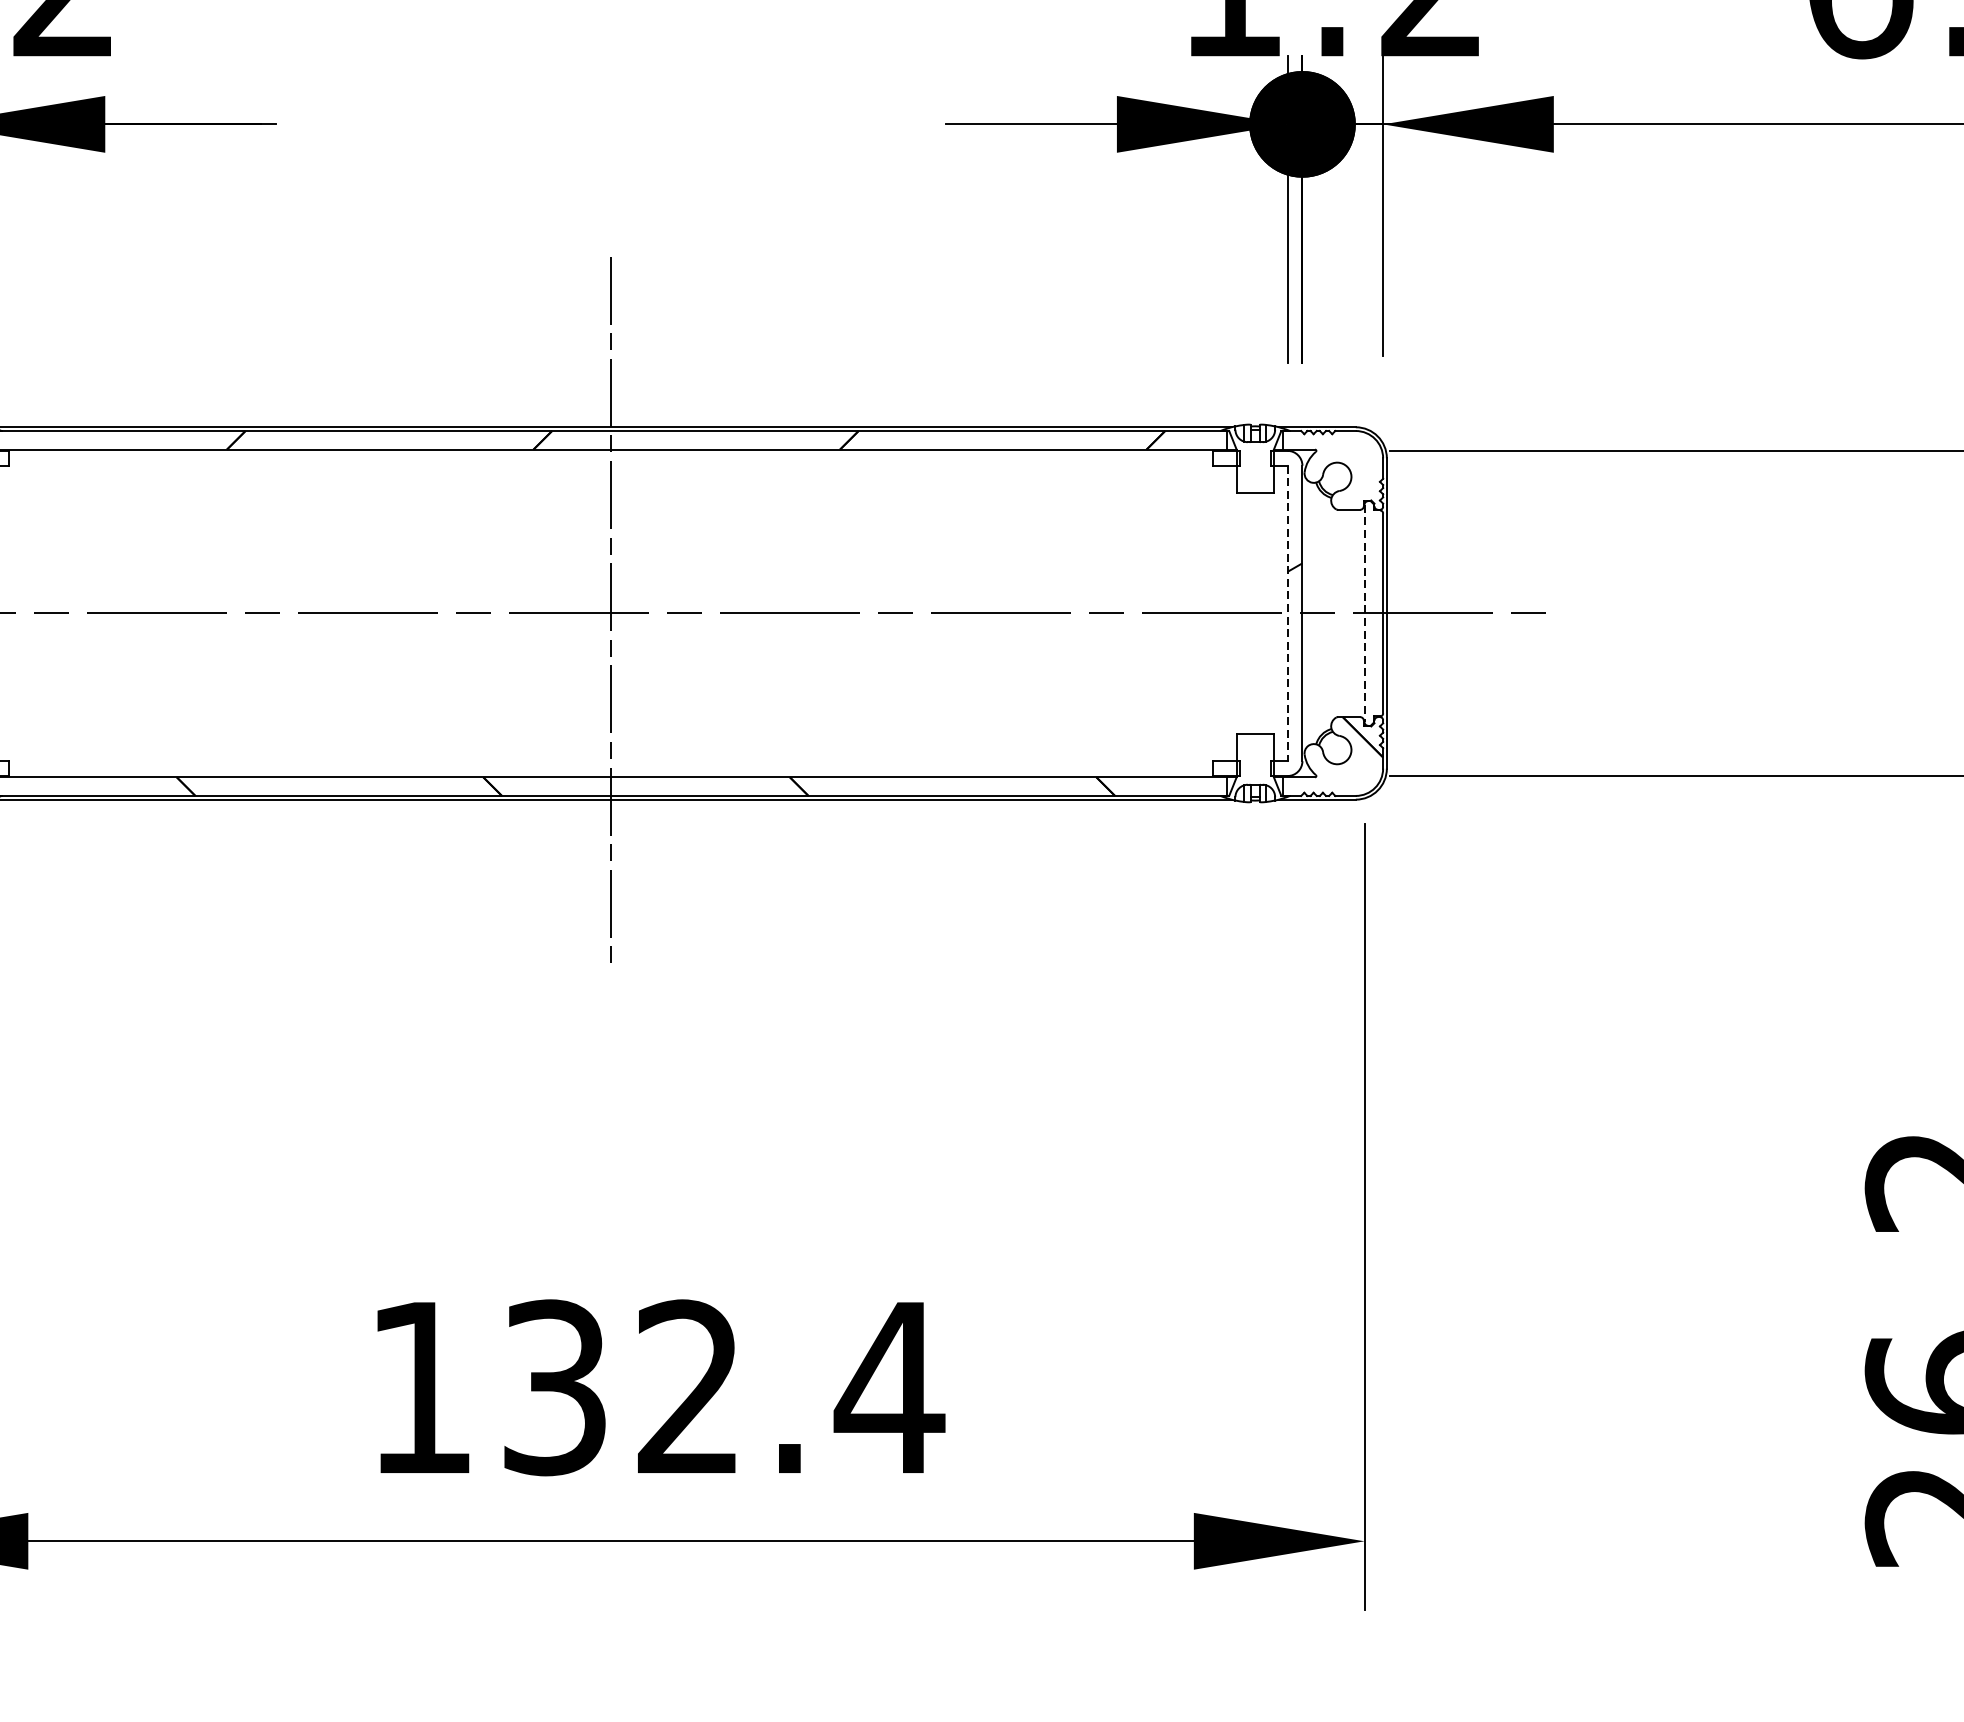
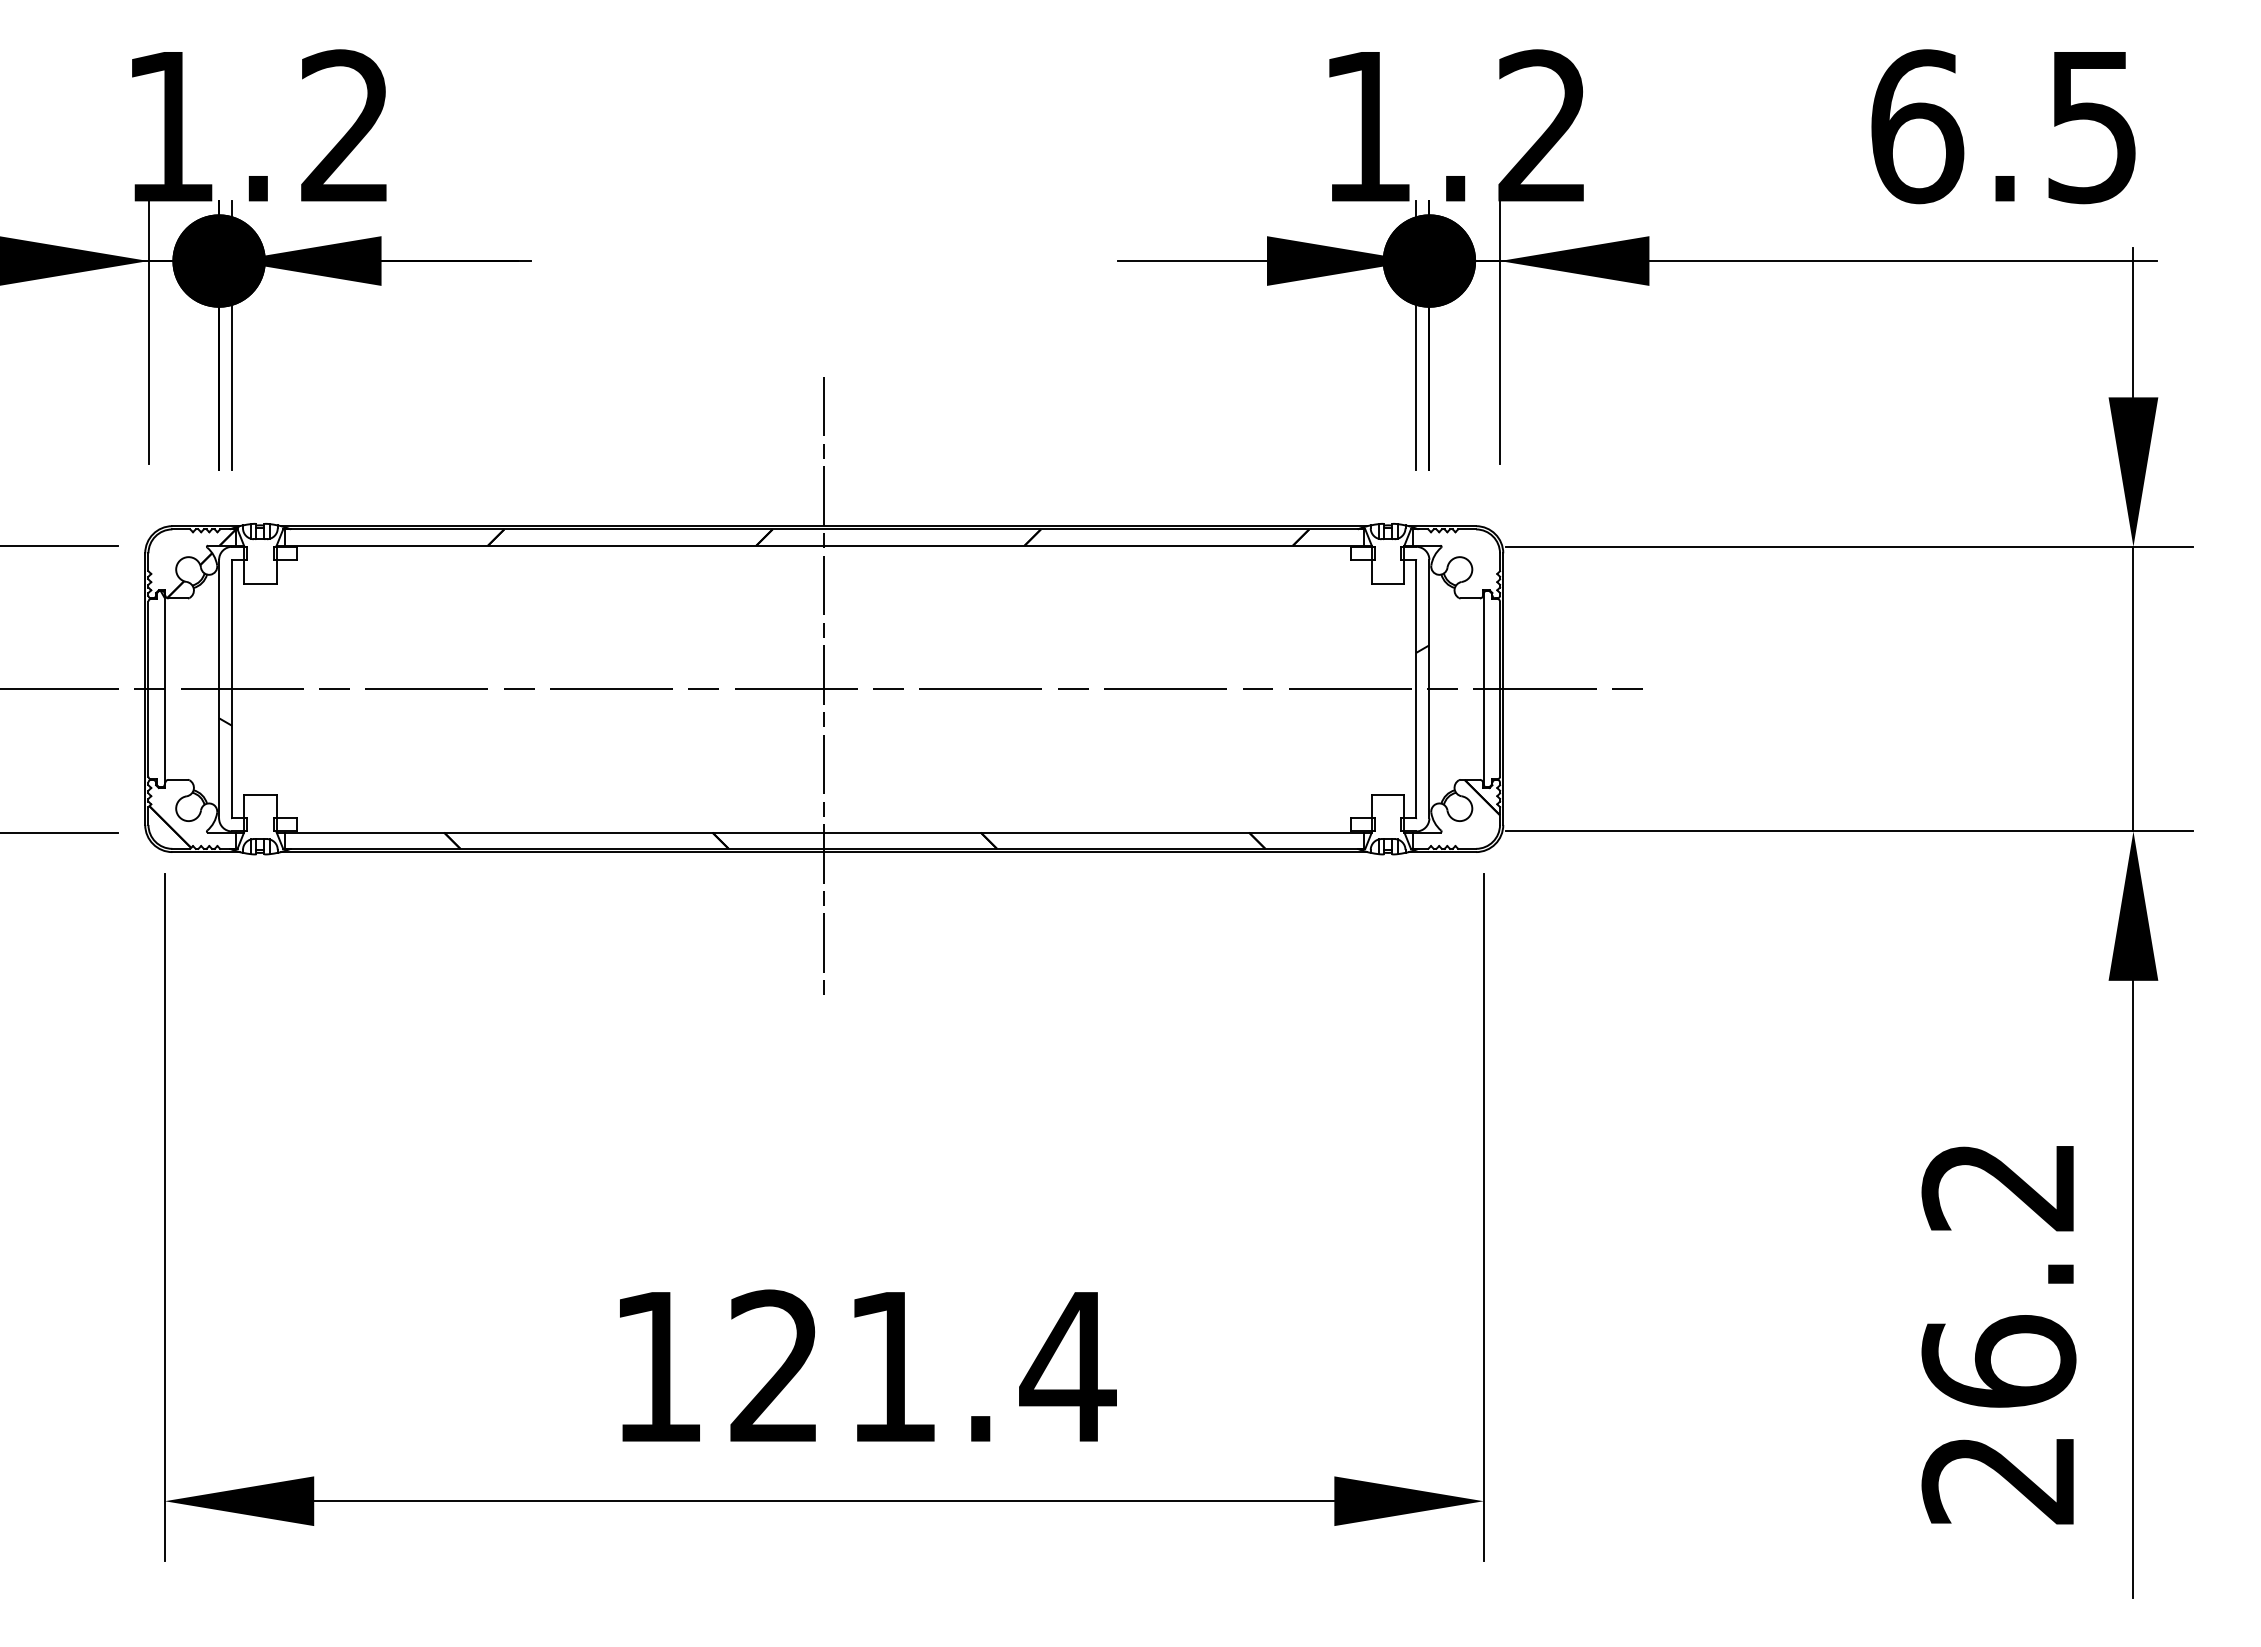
line: (1287, 613) -> (1416, 689), dashed -> solid
line: (1364, 613) -> (1483, 689), dashed -> solid
text: (620, 1387) -> (832, 1366), 132.4 -> 121.4

